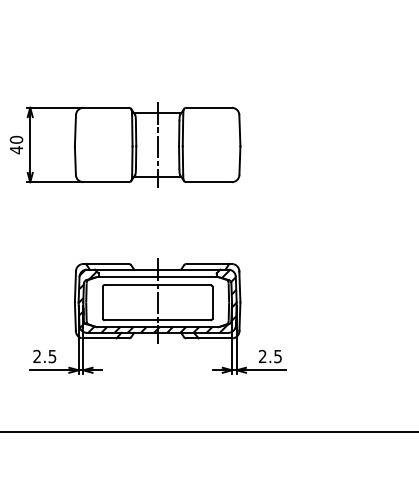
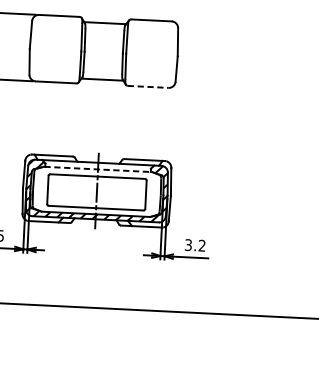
line: (157, 144) -> (103, 50), removed
line: (209, 182) -> (148, 87), solid -> dashed
line: (157, 277) -> (97, 169), solid -> dashed
text: (270, 356) -> (195, 245), 2.5 -> 3.2

